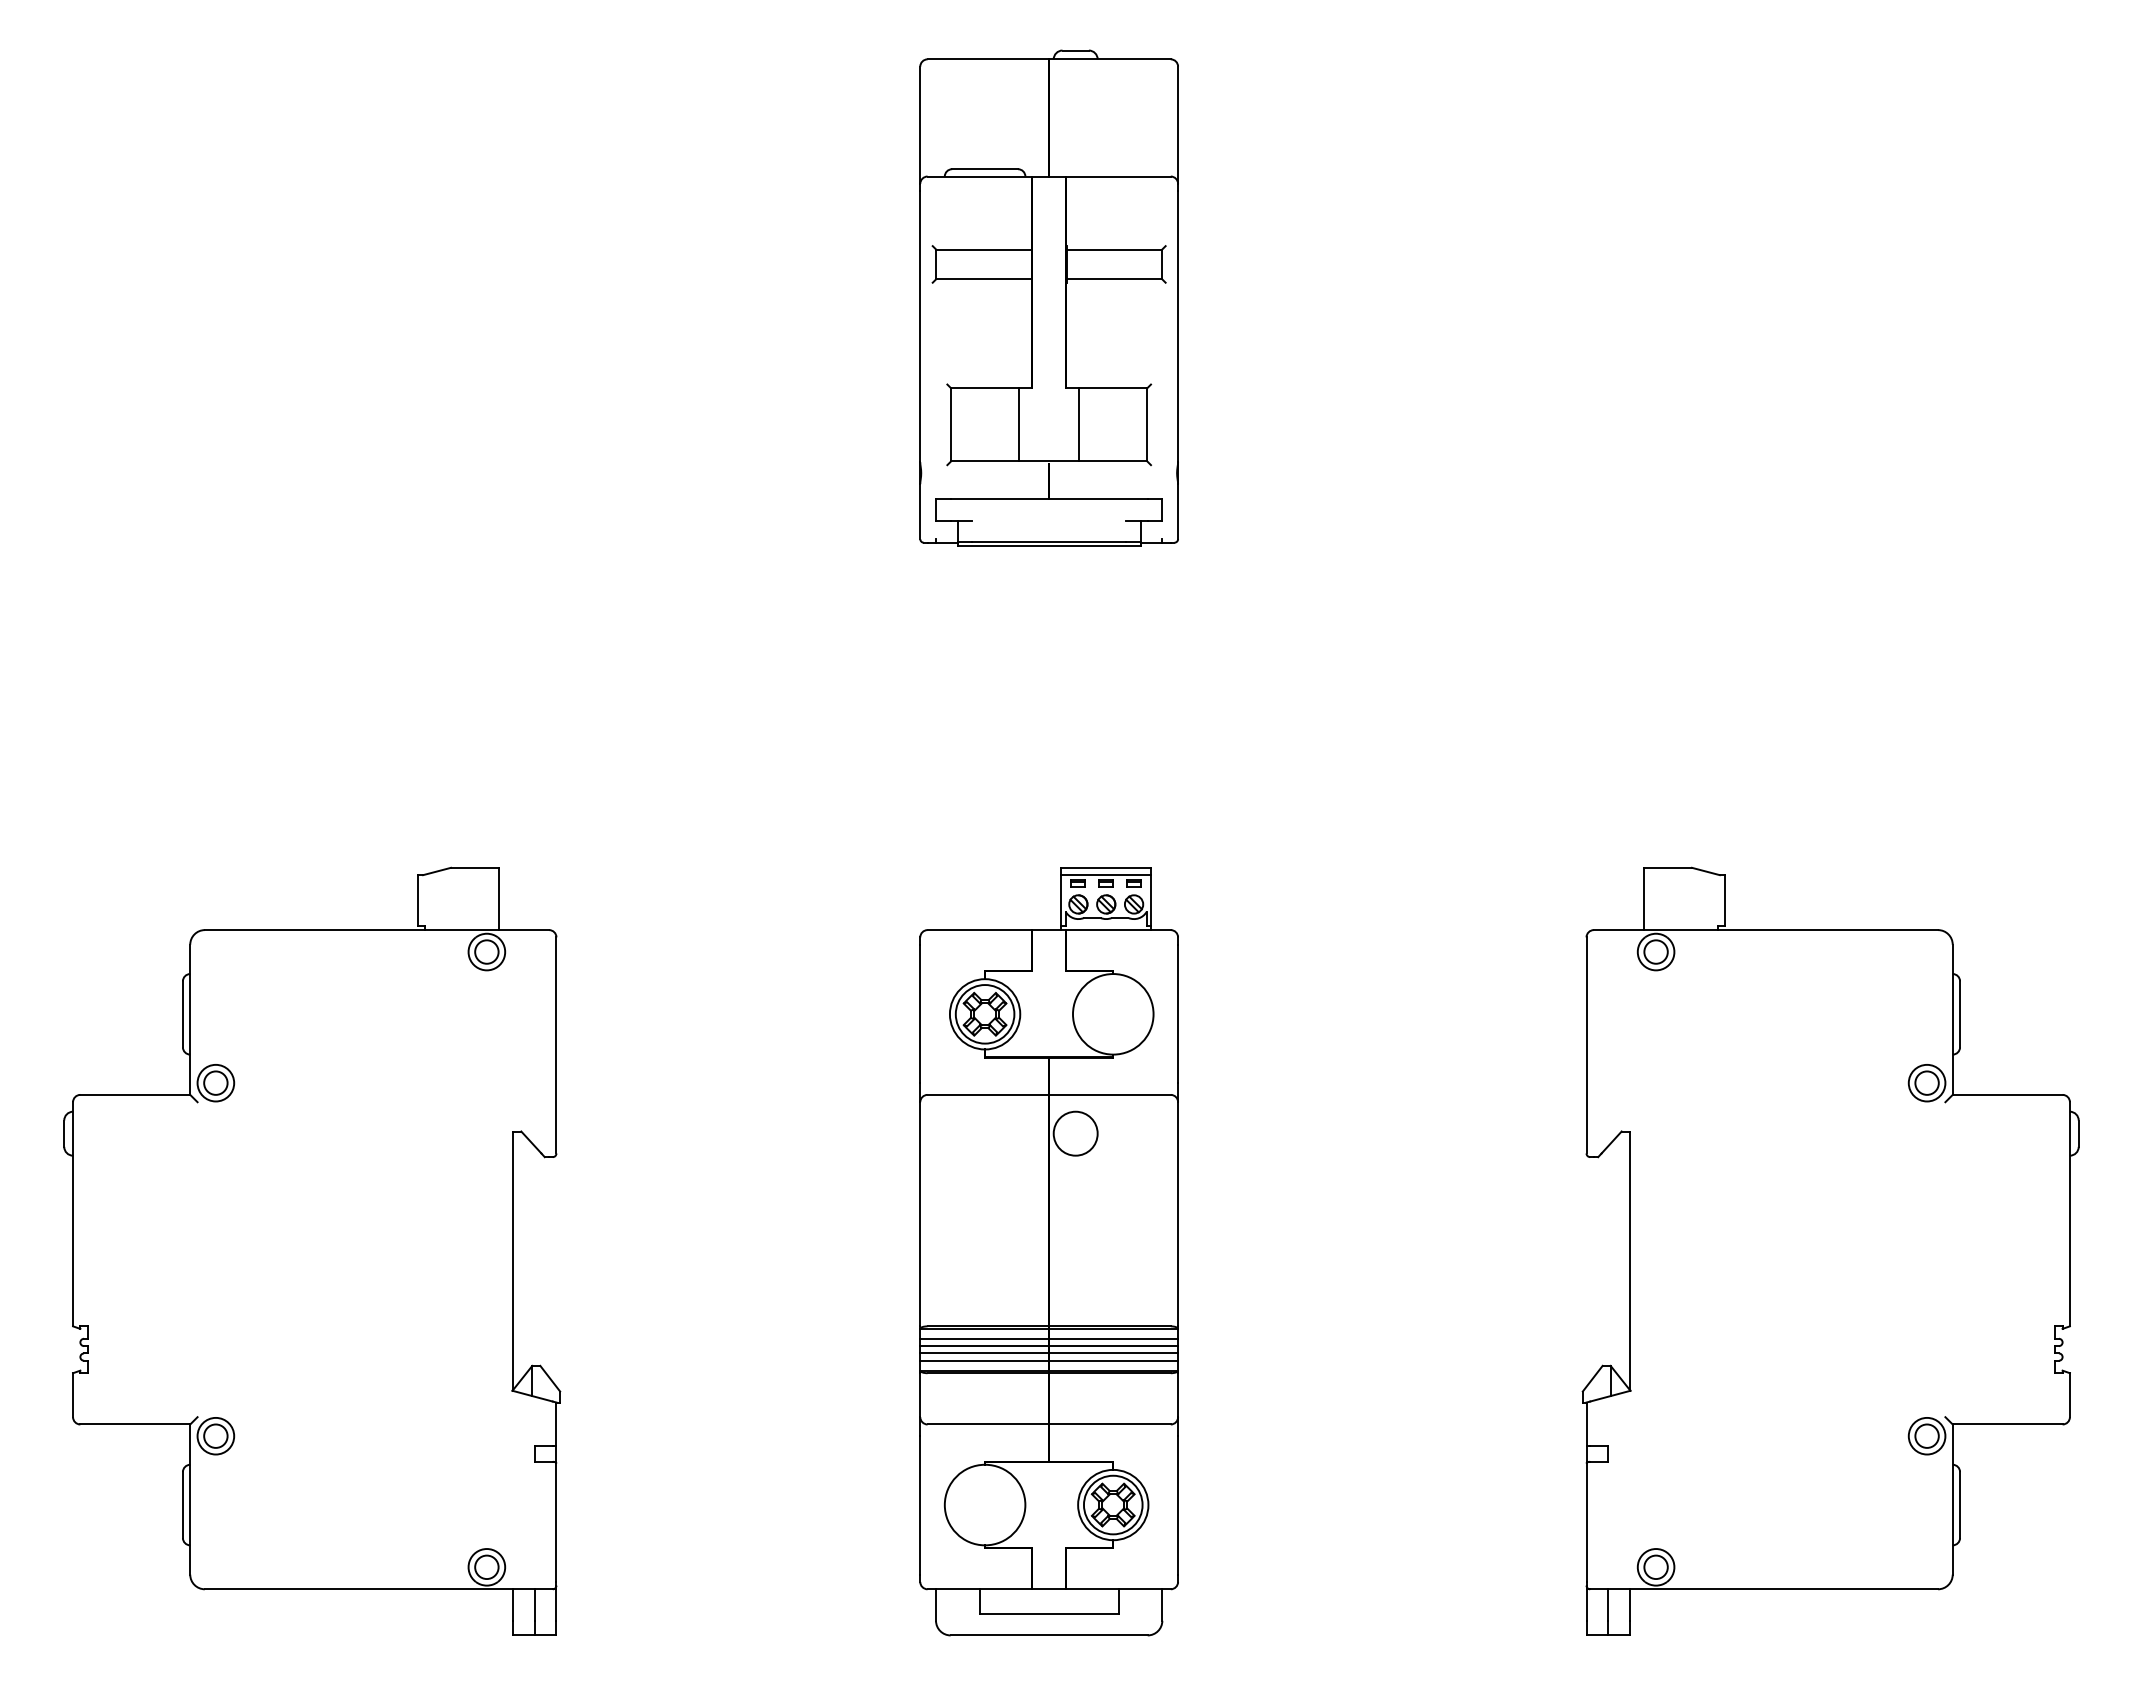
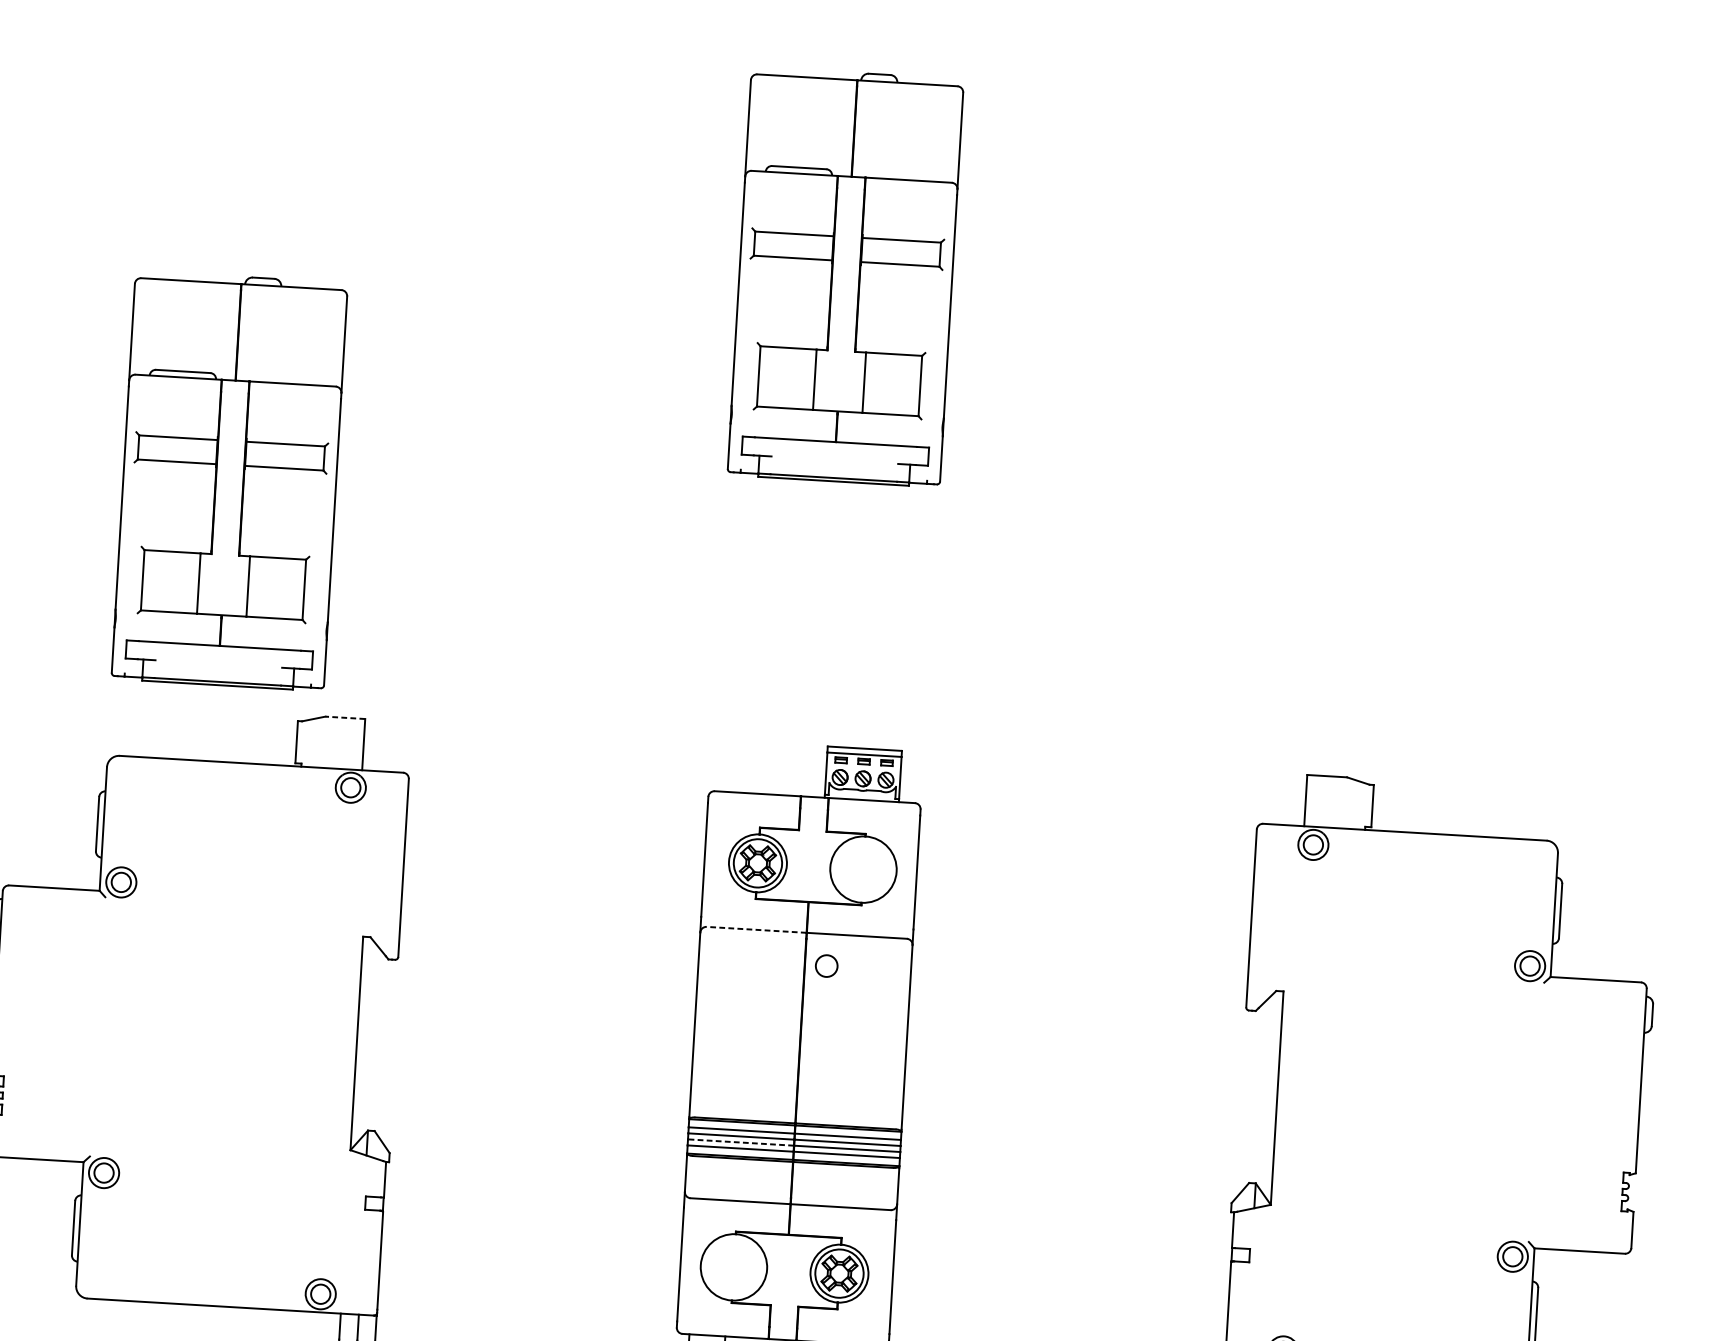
part: (317, 588) -> (229, 480), added
line: (474, 867) -> (344, 717), solid -> dashed
line: (988, 1094) -> (756, 929), solid -> dashed
circle: (1075, 1133) -> (826, 965), size x0.6
line: (984, 1353) -> (740, 1142), solid -> dashed

